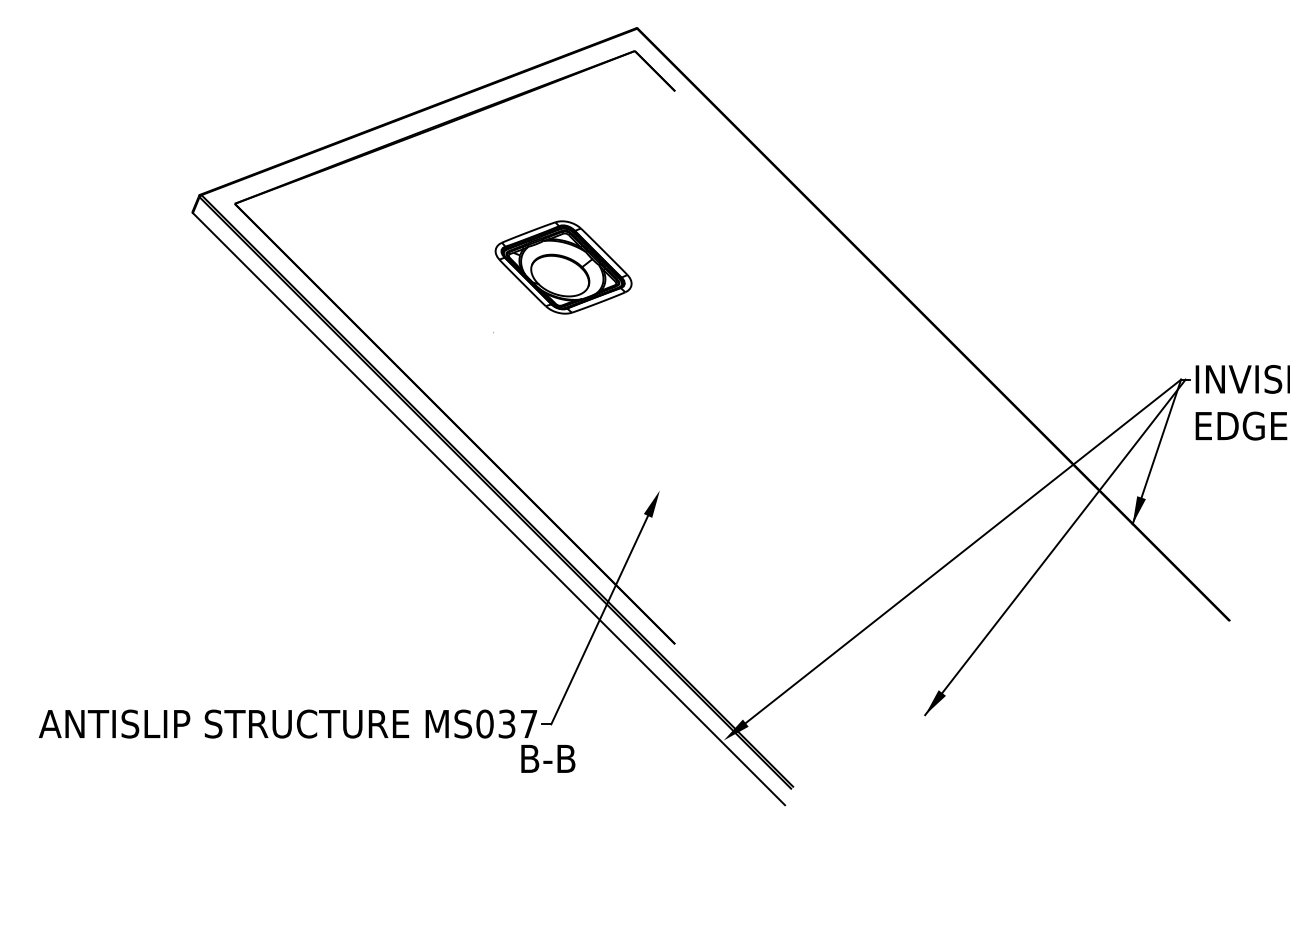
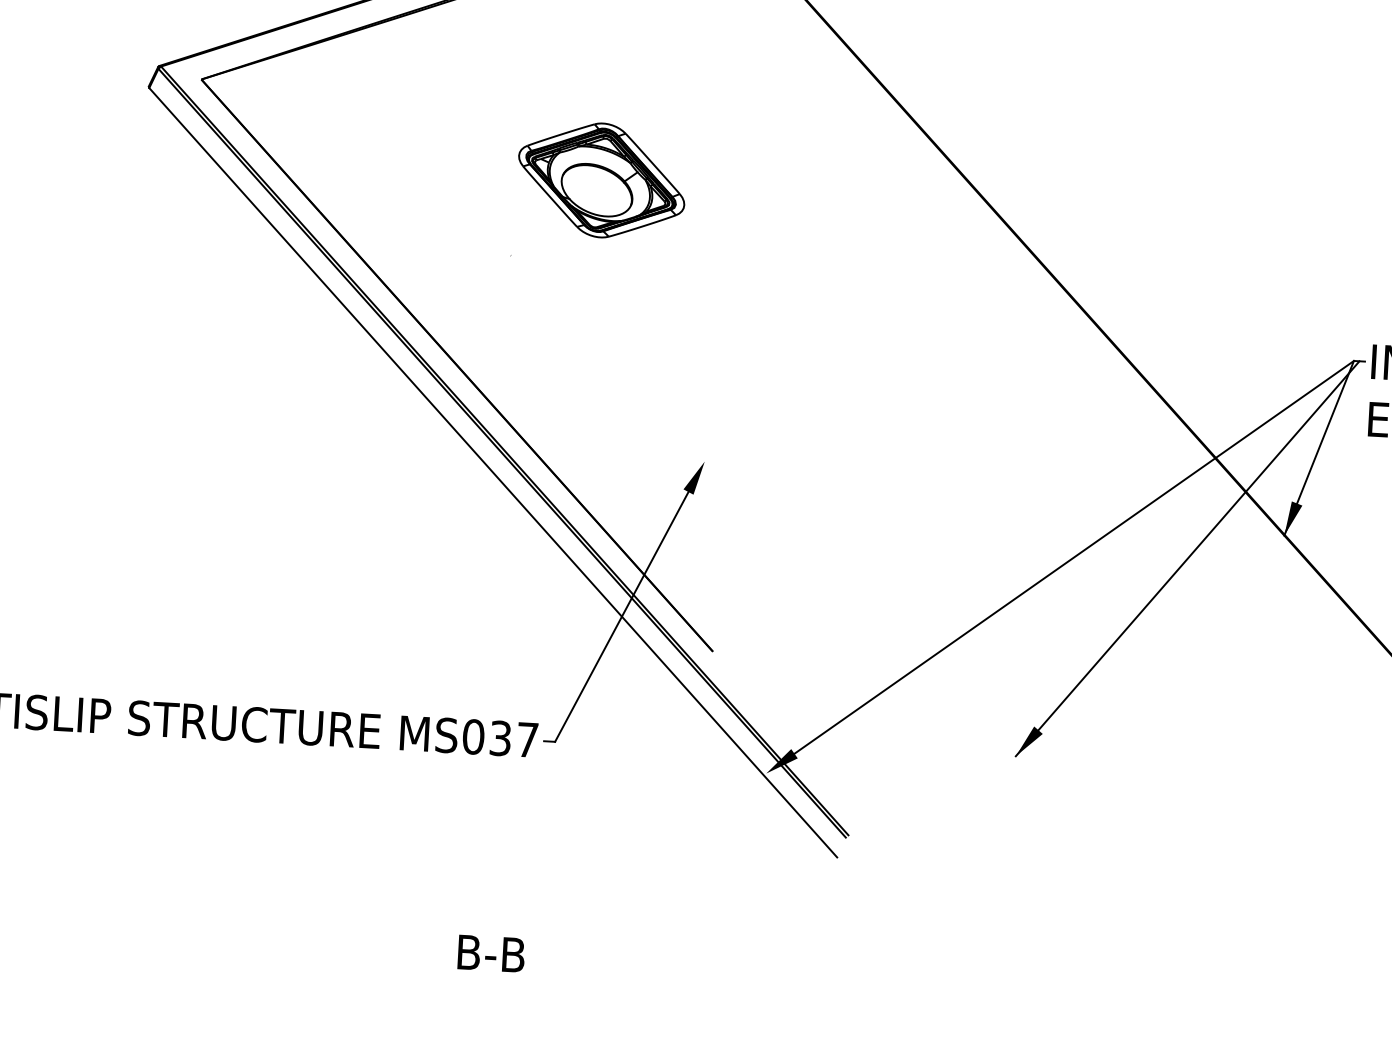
text: (548, 758) -> (491, 953), moved

